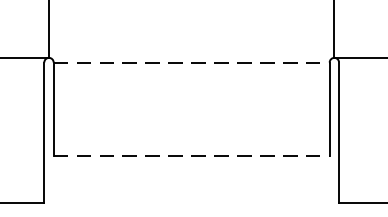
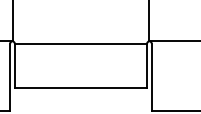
line: (192, 62) -> (81, 43), dashed -> solid
line: (192, 156) -> (81, 88), dashed -> solid

